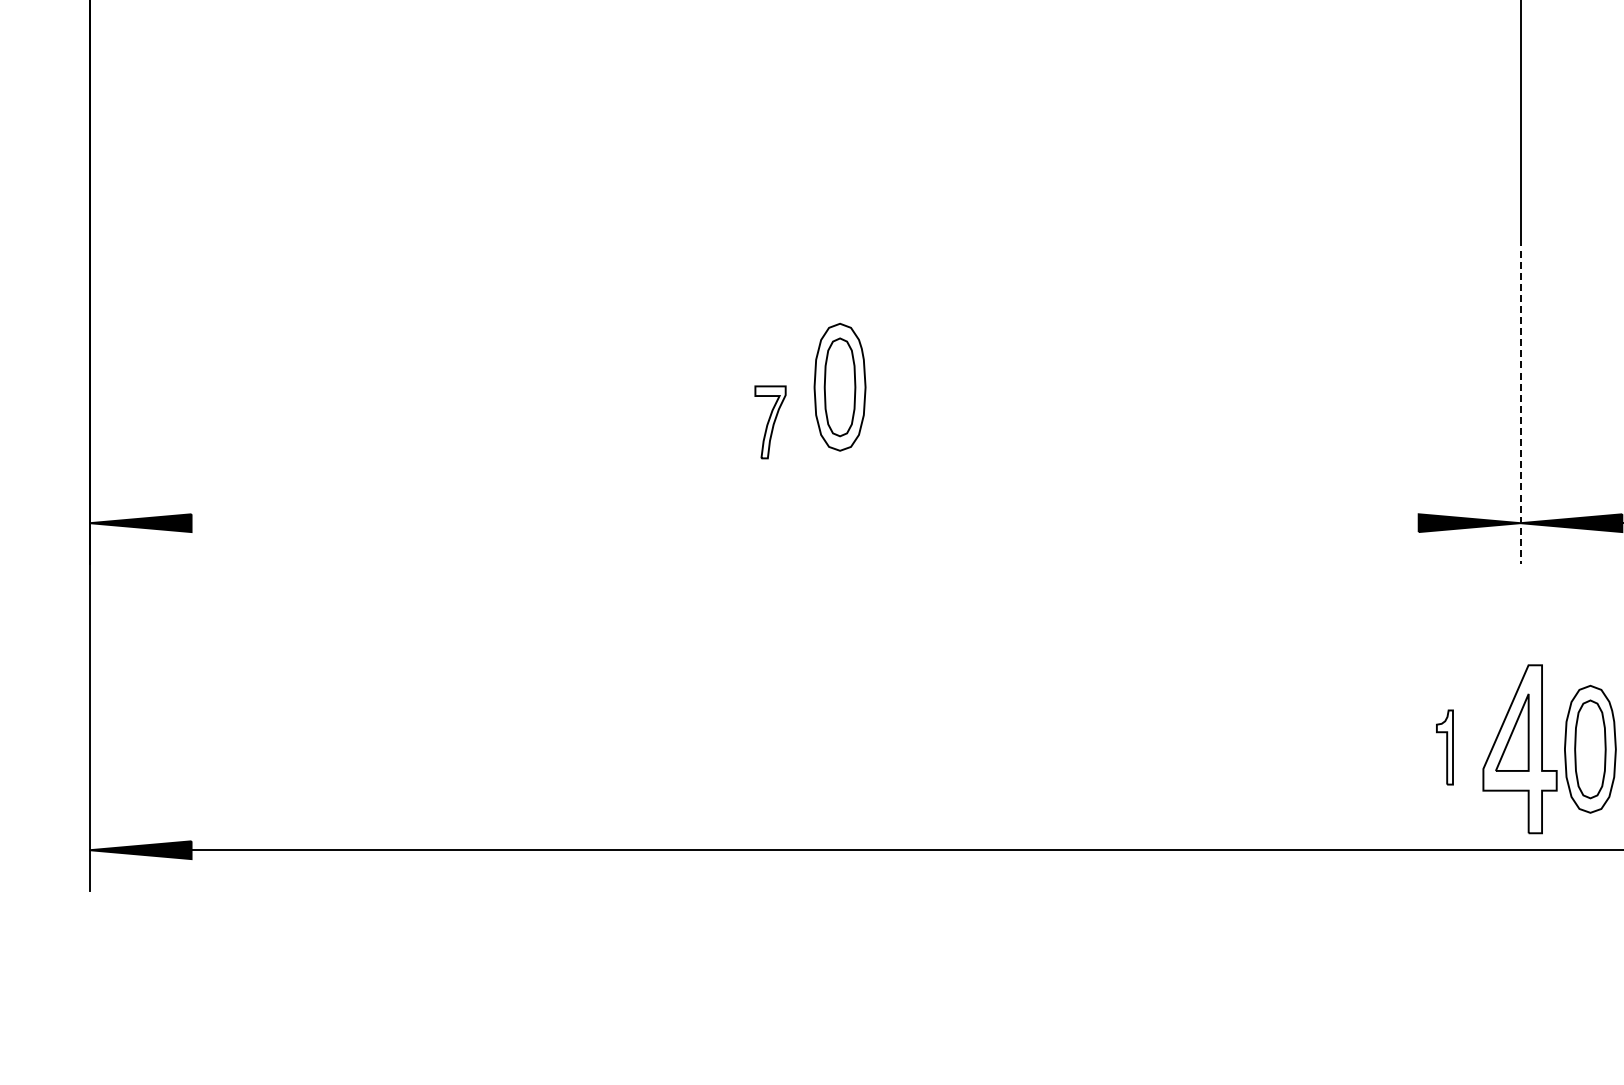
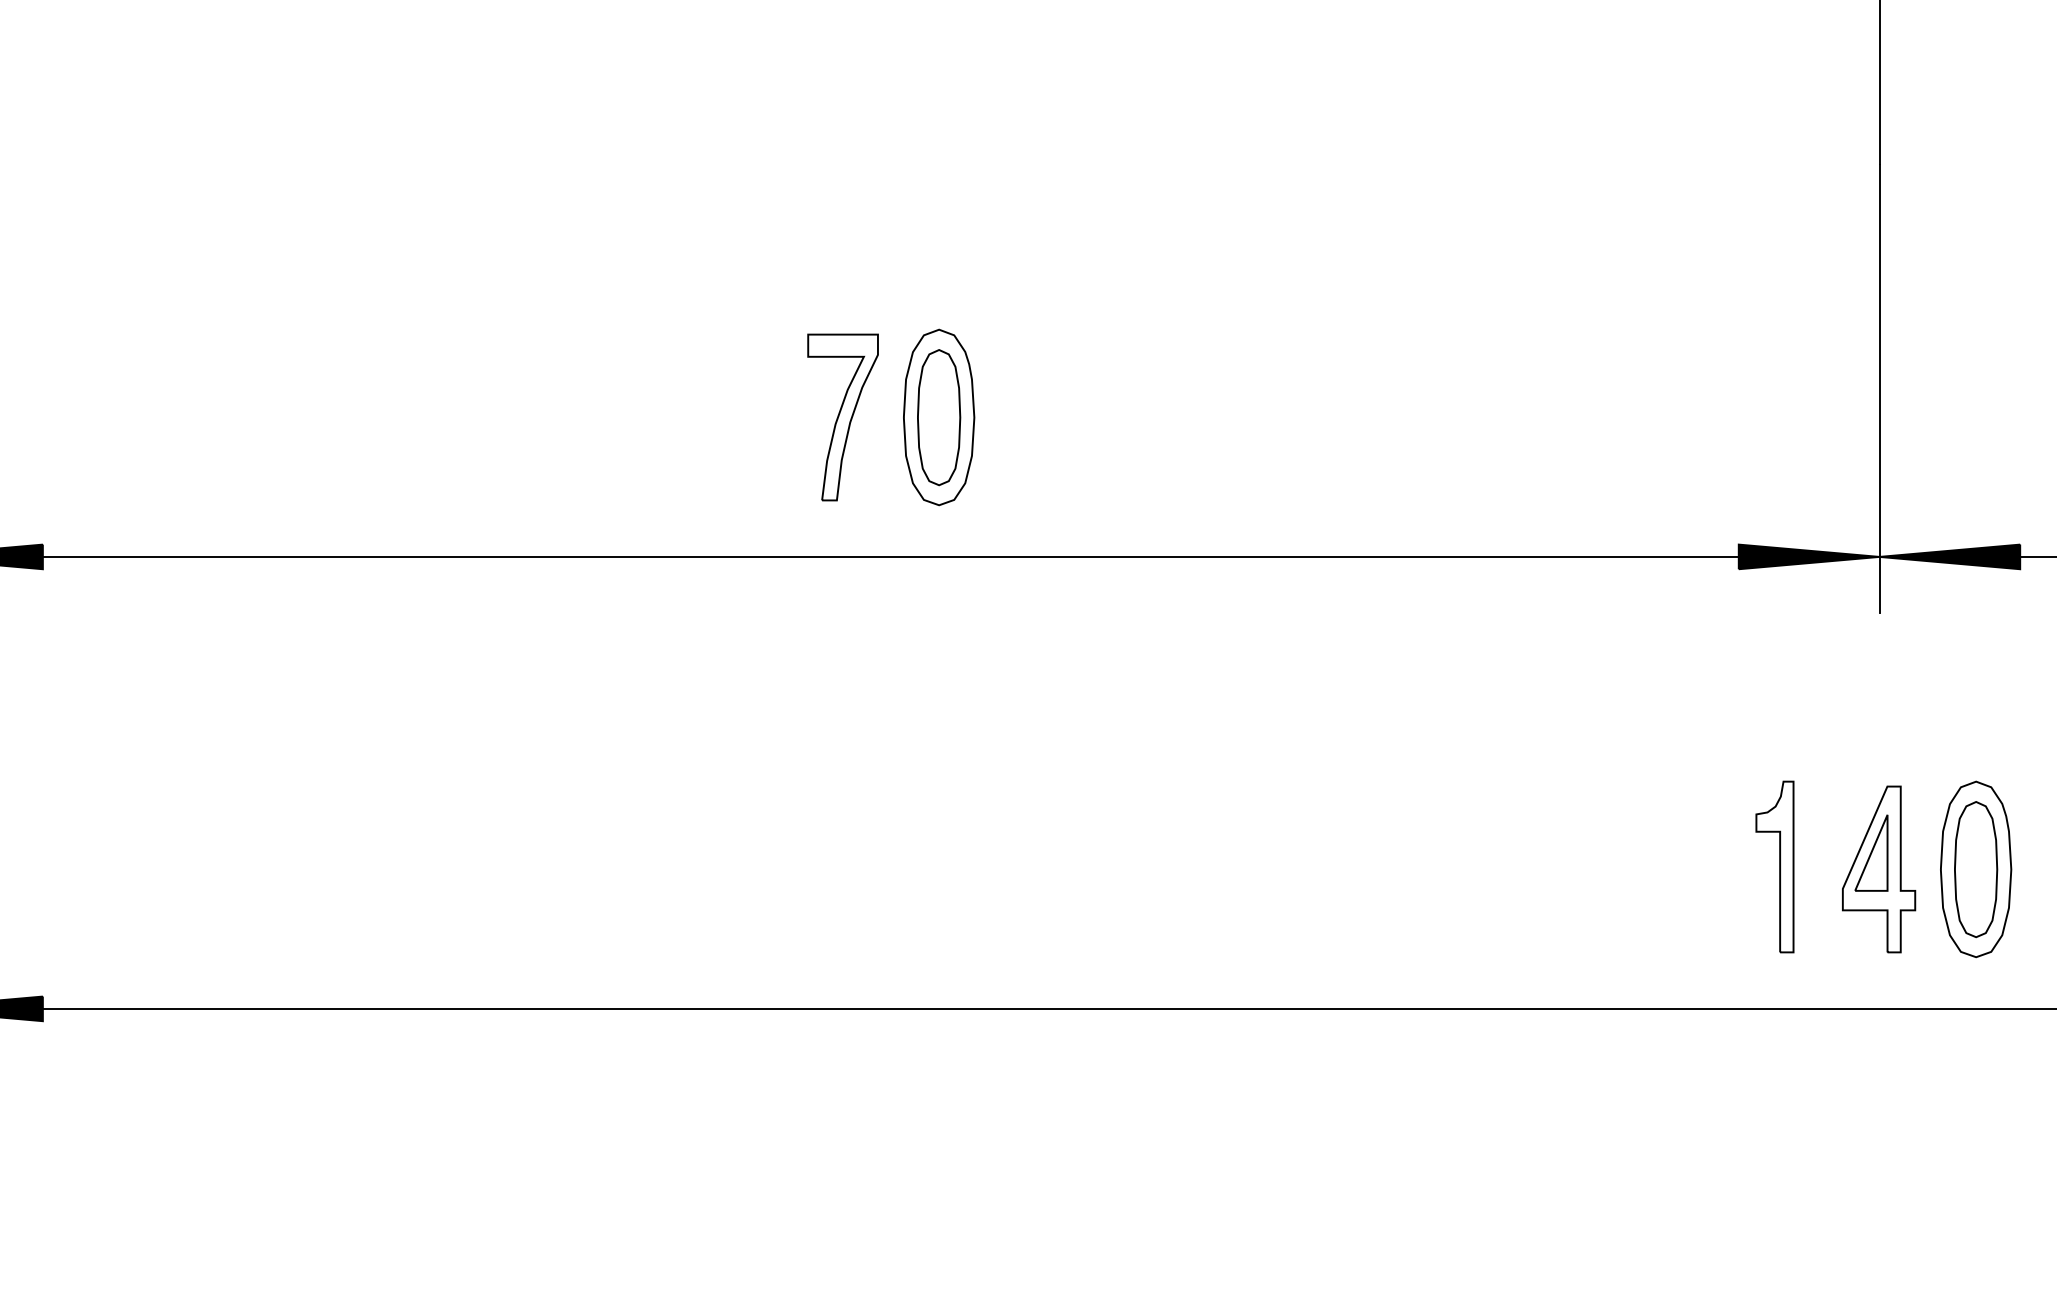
part: (839, 386) -> (938, 416), moved
line: (1520, 402) -> (1879, 390), dashed -> solid
part: (770, 422) -> (842, 417), size x1.67
line: (804, 523) -> (889, 557), added
part: (1444, 747) -> (1774, 866), size x1.67
part: (1520, 749) -> (1879, 869), size x0.71

